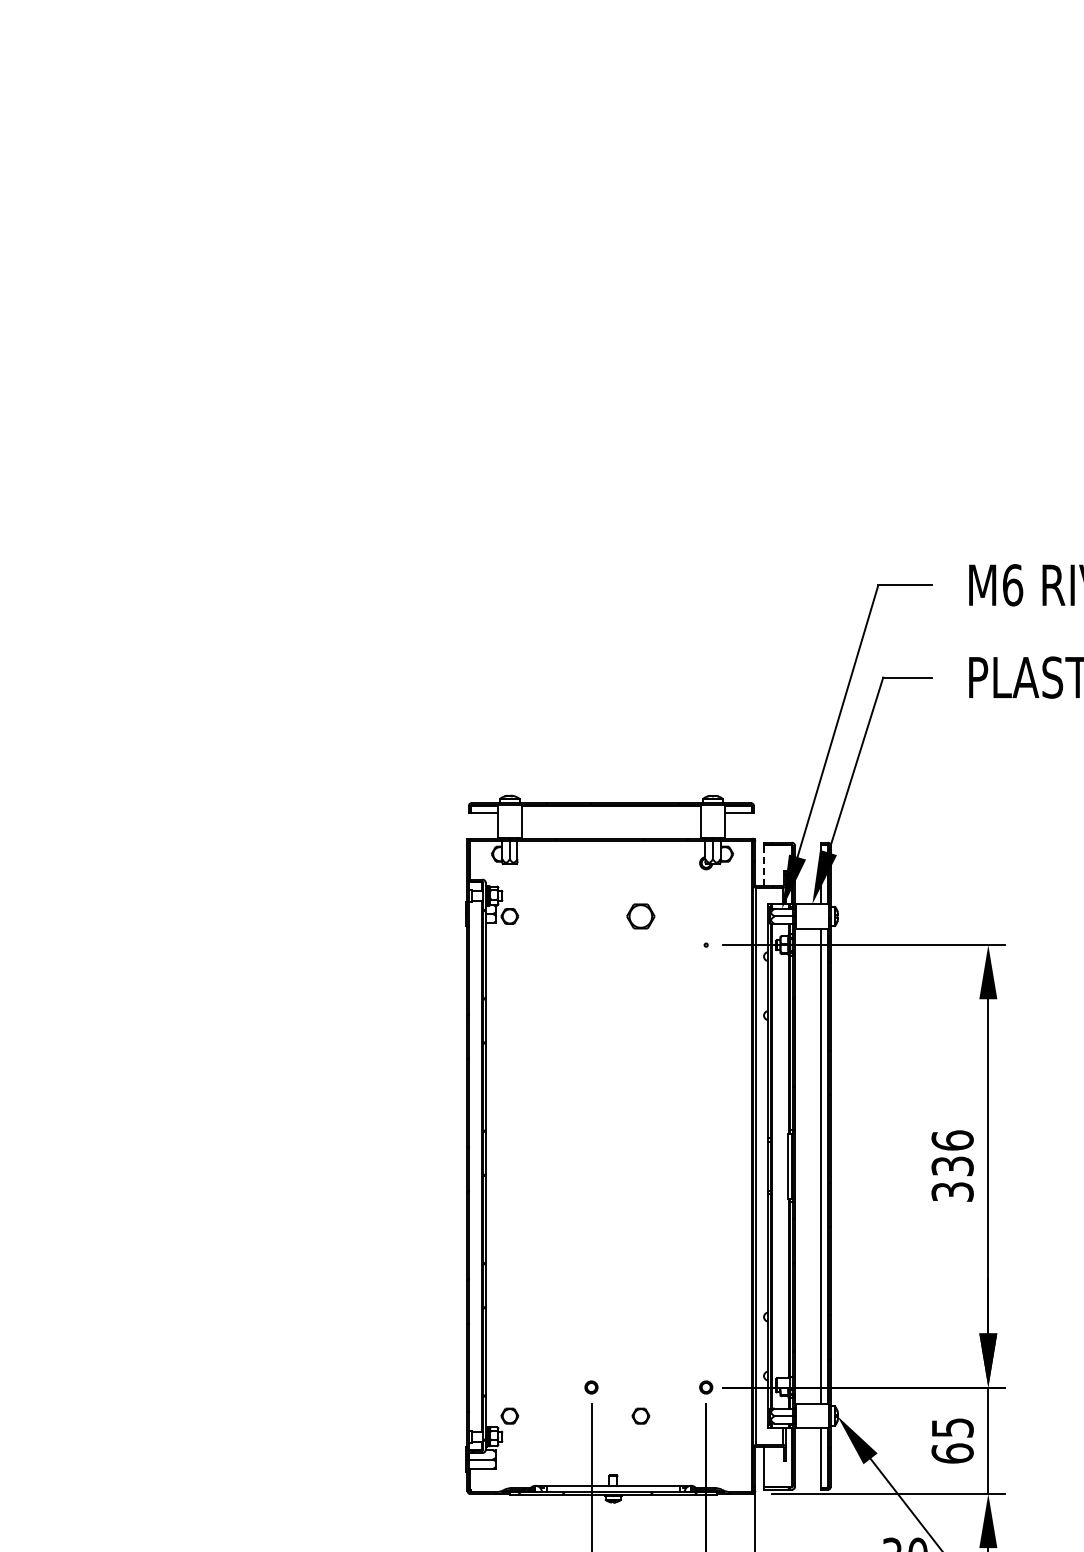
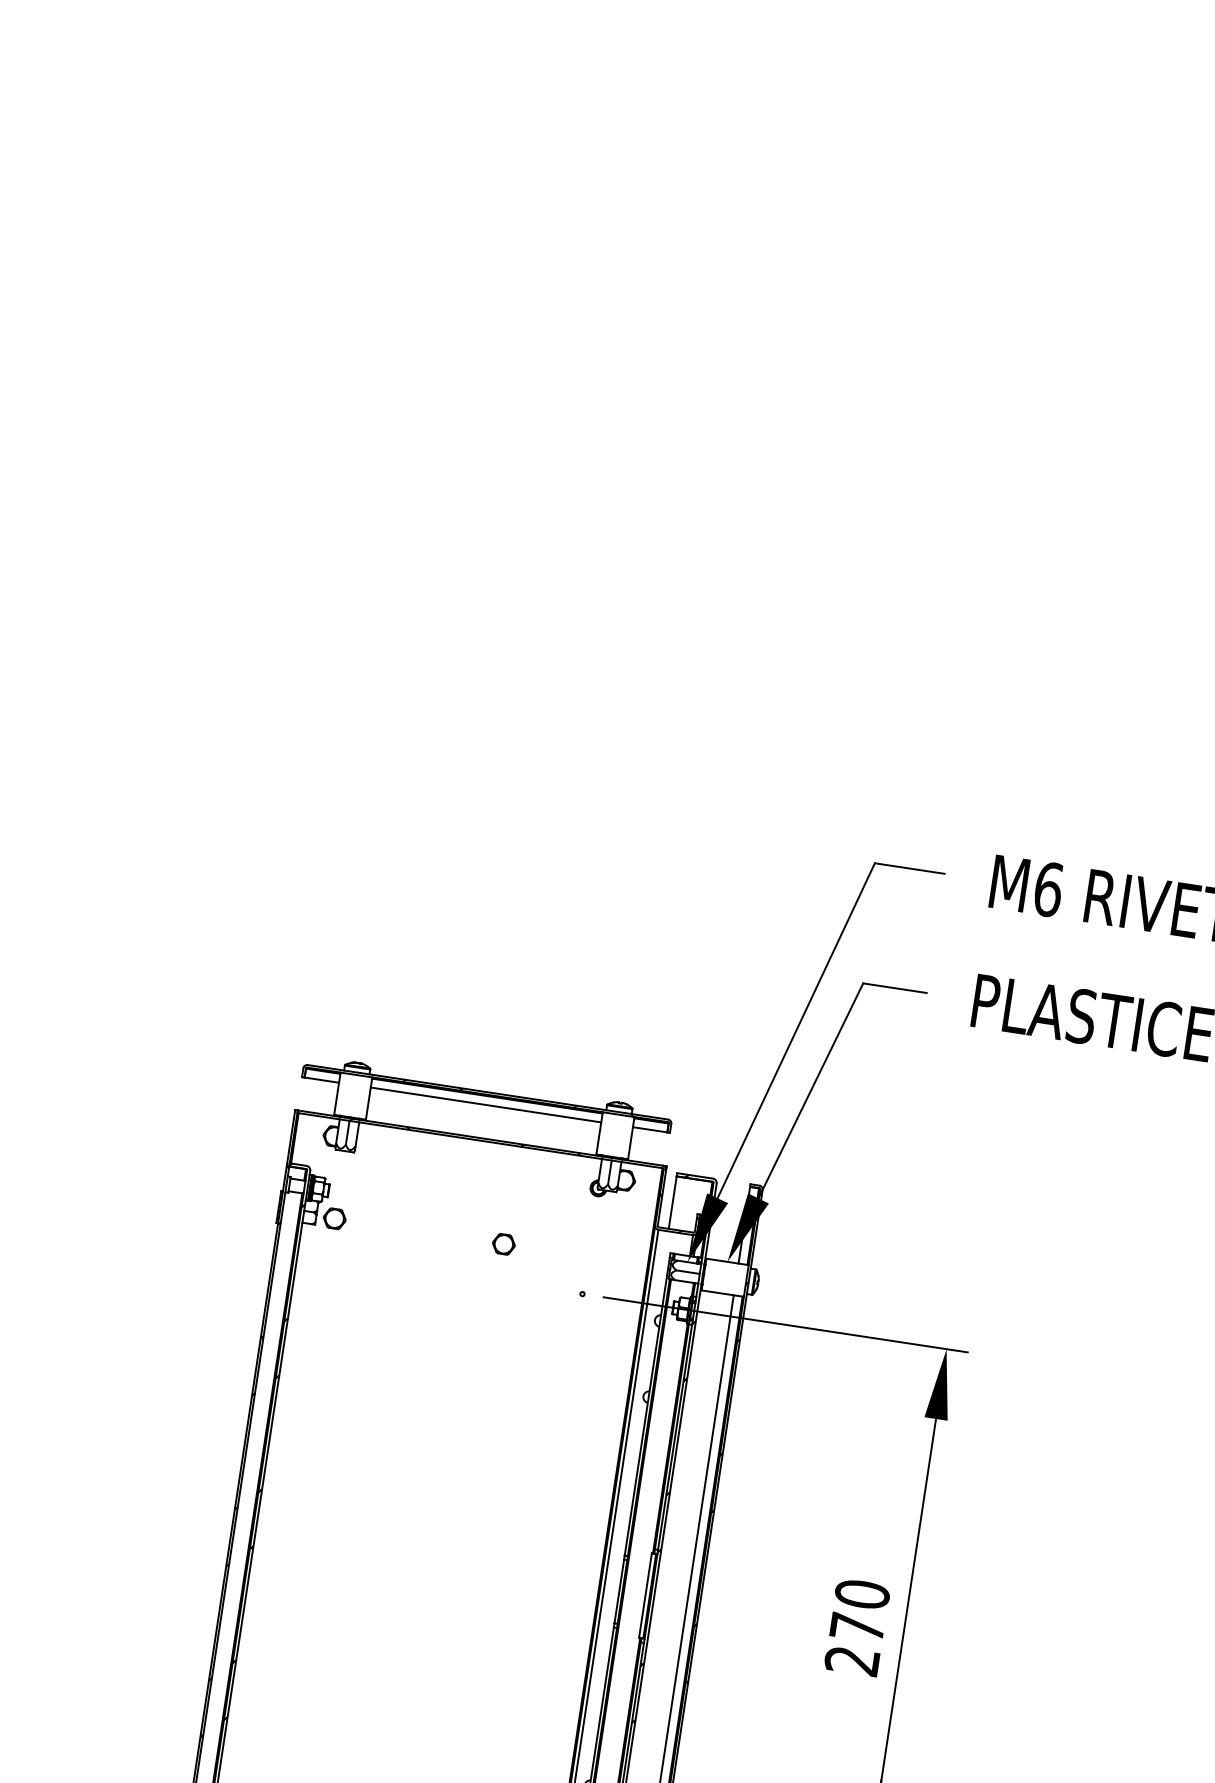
line: (611, 812) -> (486, 1104), added
line: (764, 865) -> (673, 1202), dashed -> solid
part: (640, 916) -> (503, 1244), size x0.62
text: (952, 1165) -> (857, 1626), 336 -> 270

